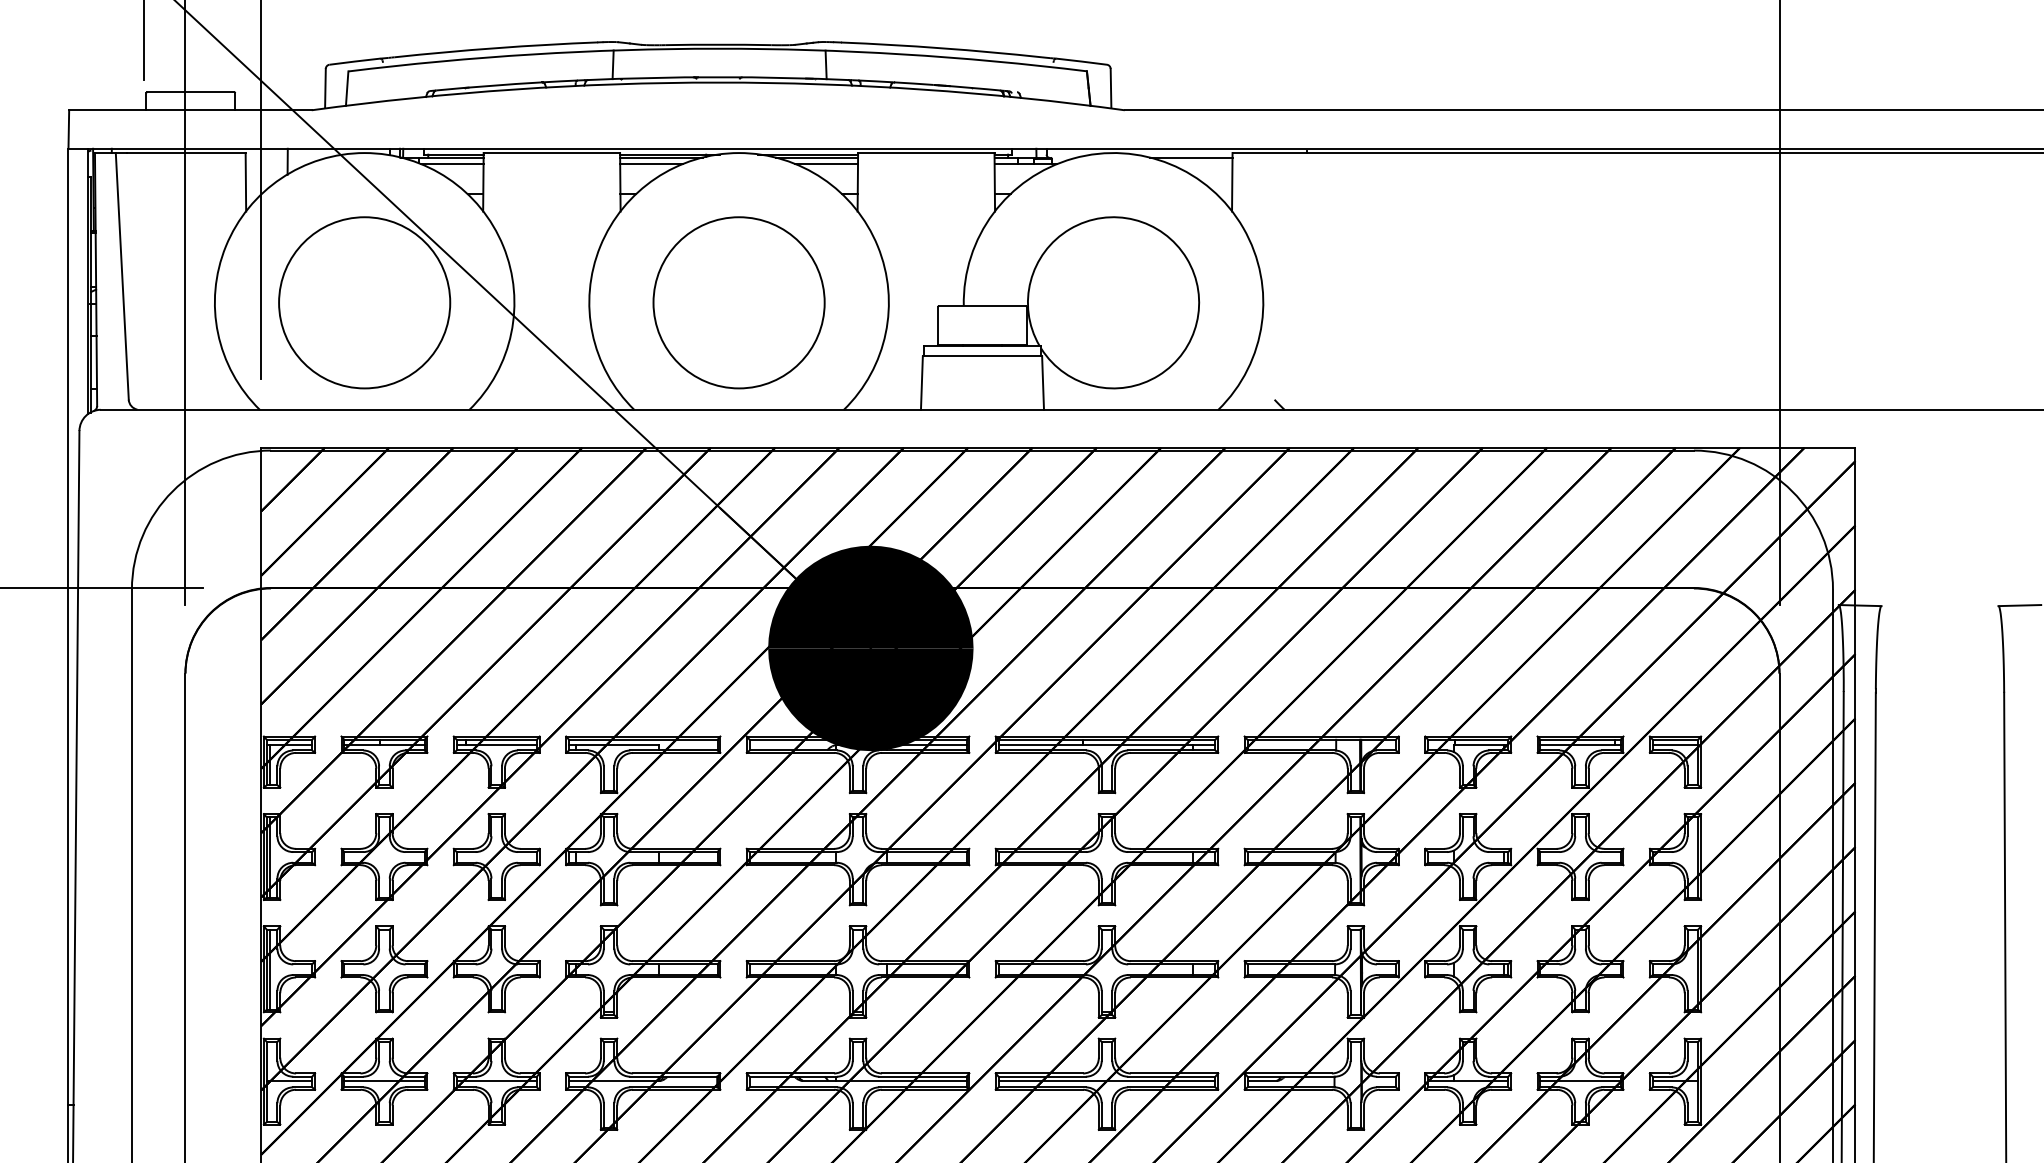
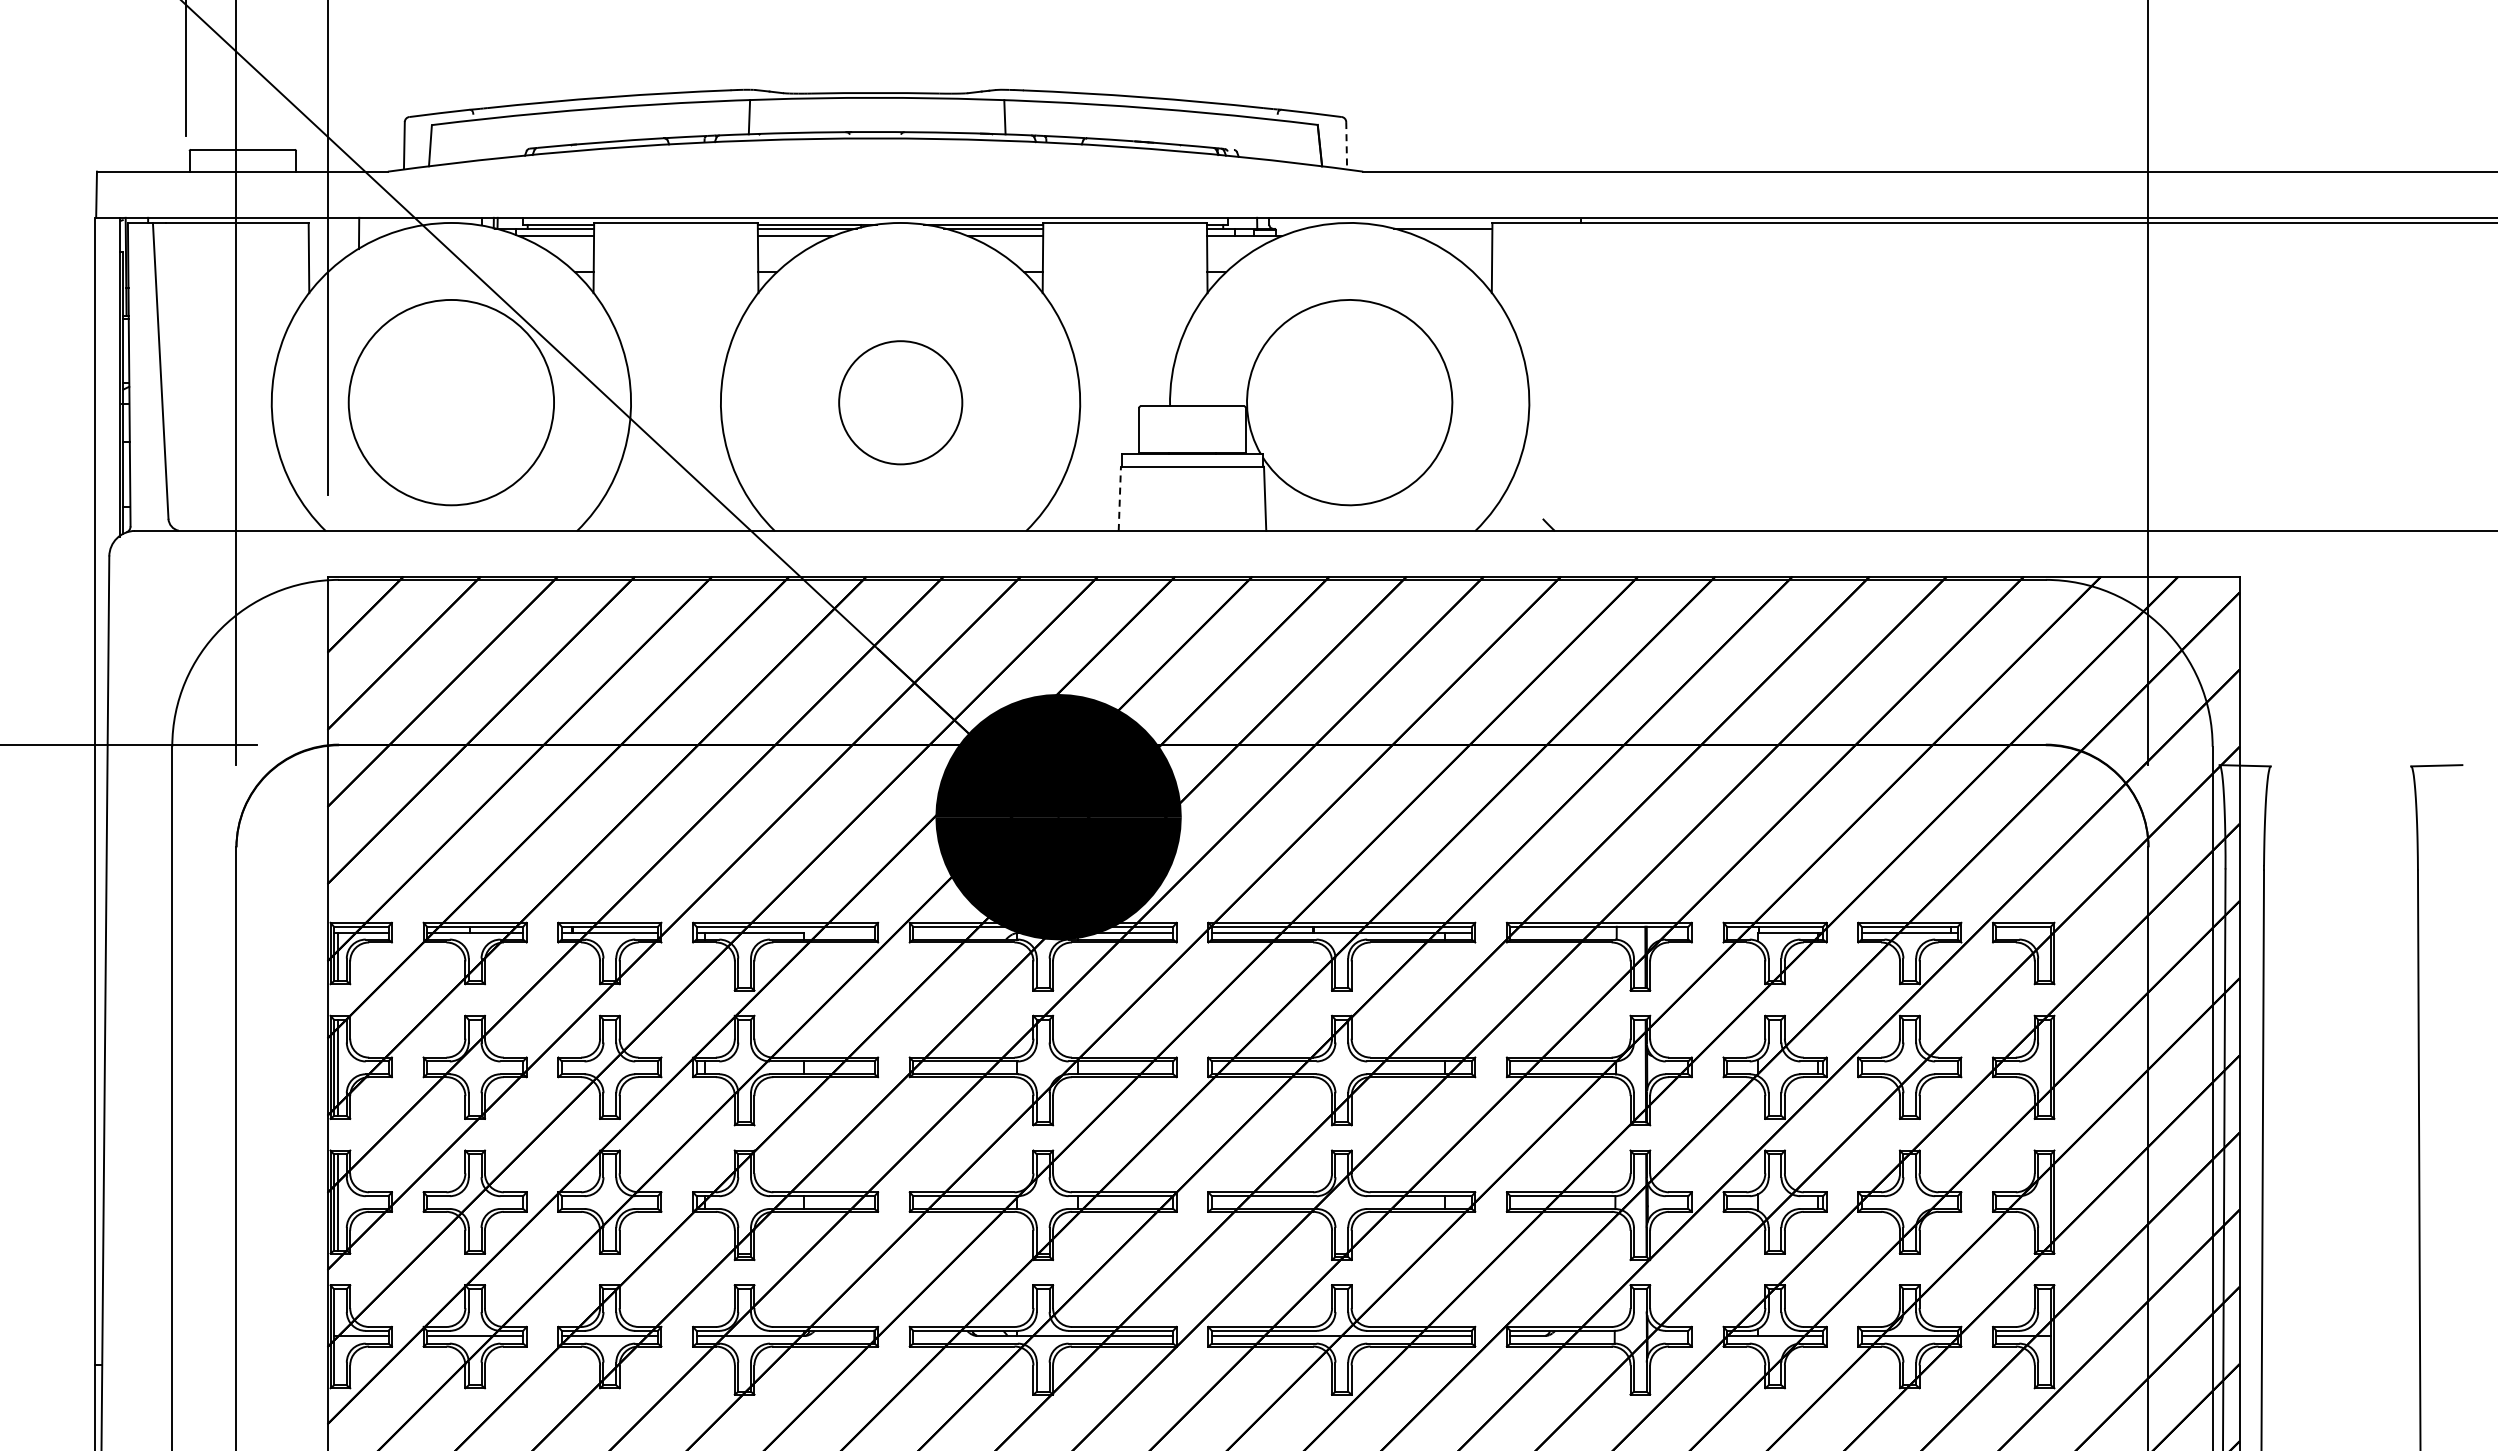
line: (1110, 88) -> (1346, 145), solid -> dashed
circle: (739, 302) -> (900, 402), size x0.6
line: (921, 382) -> (1119, 498), solid -> dashed
line: (1675, 745) -> (2023, 933), removed

